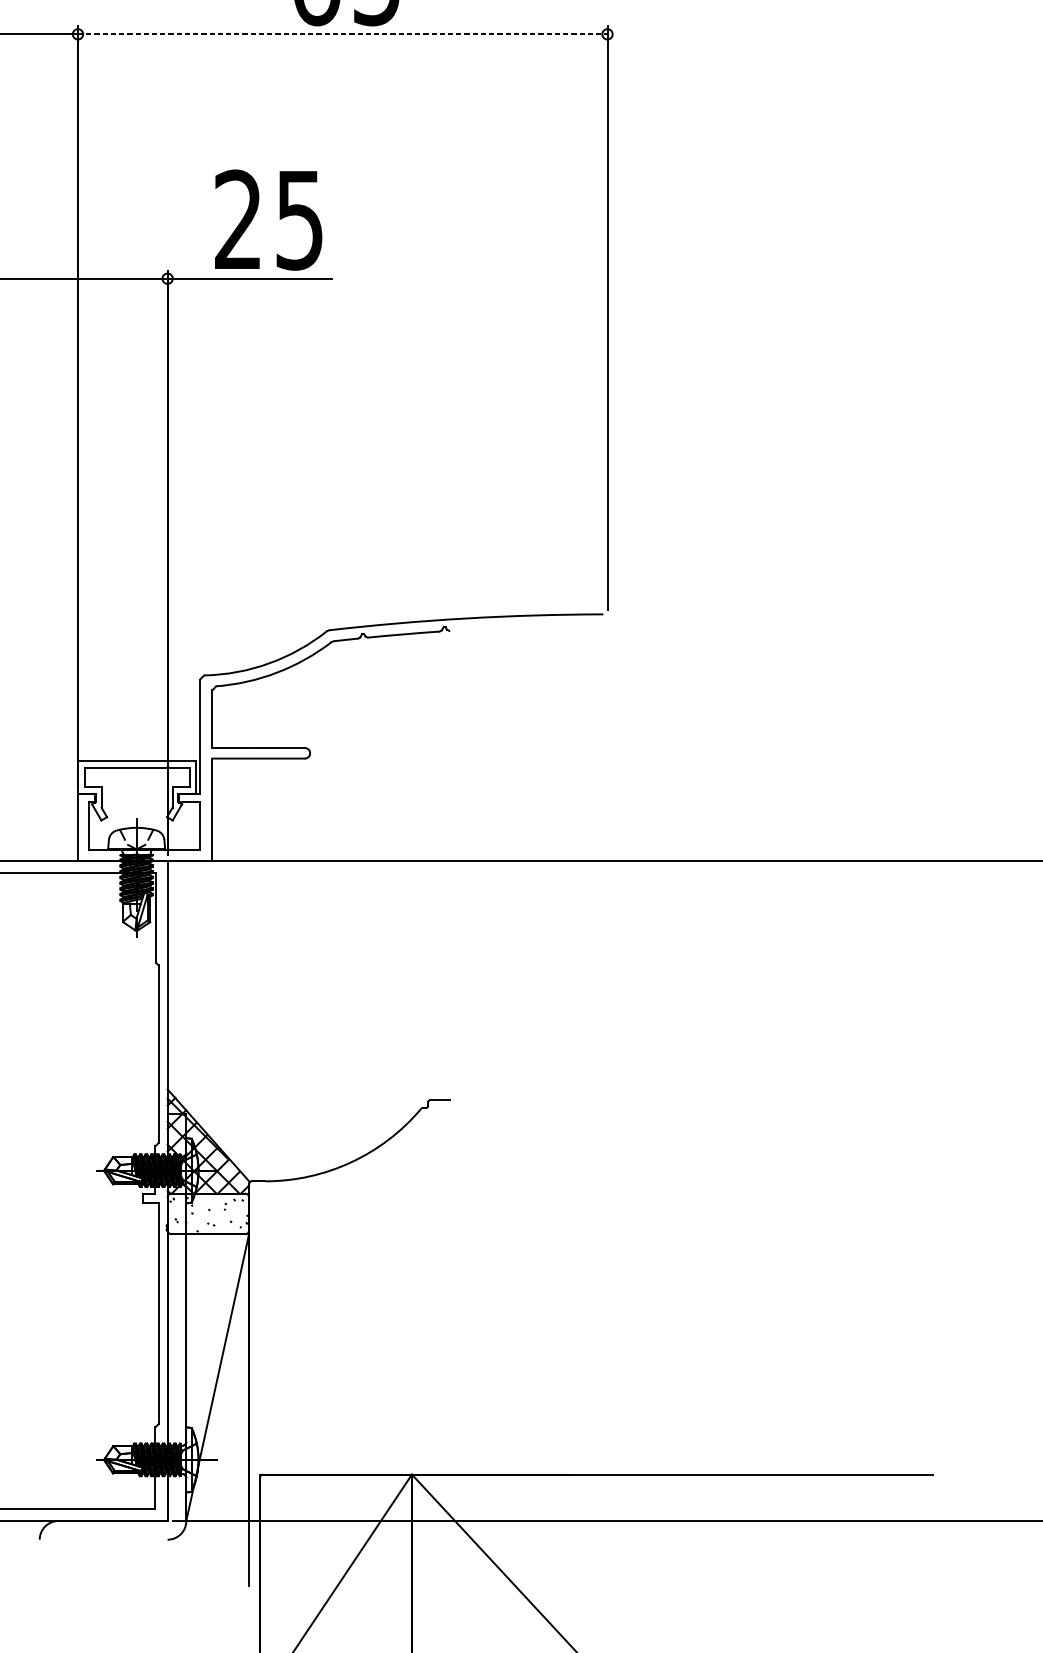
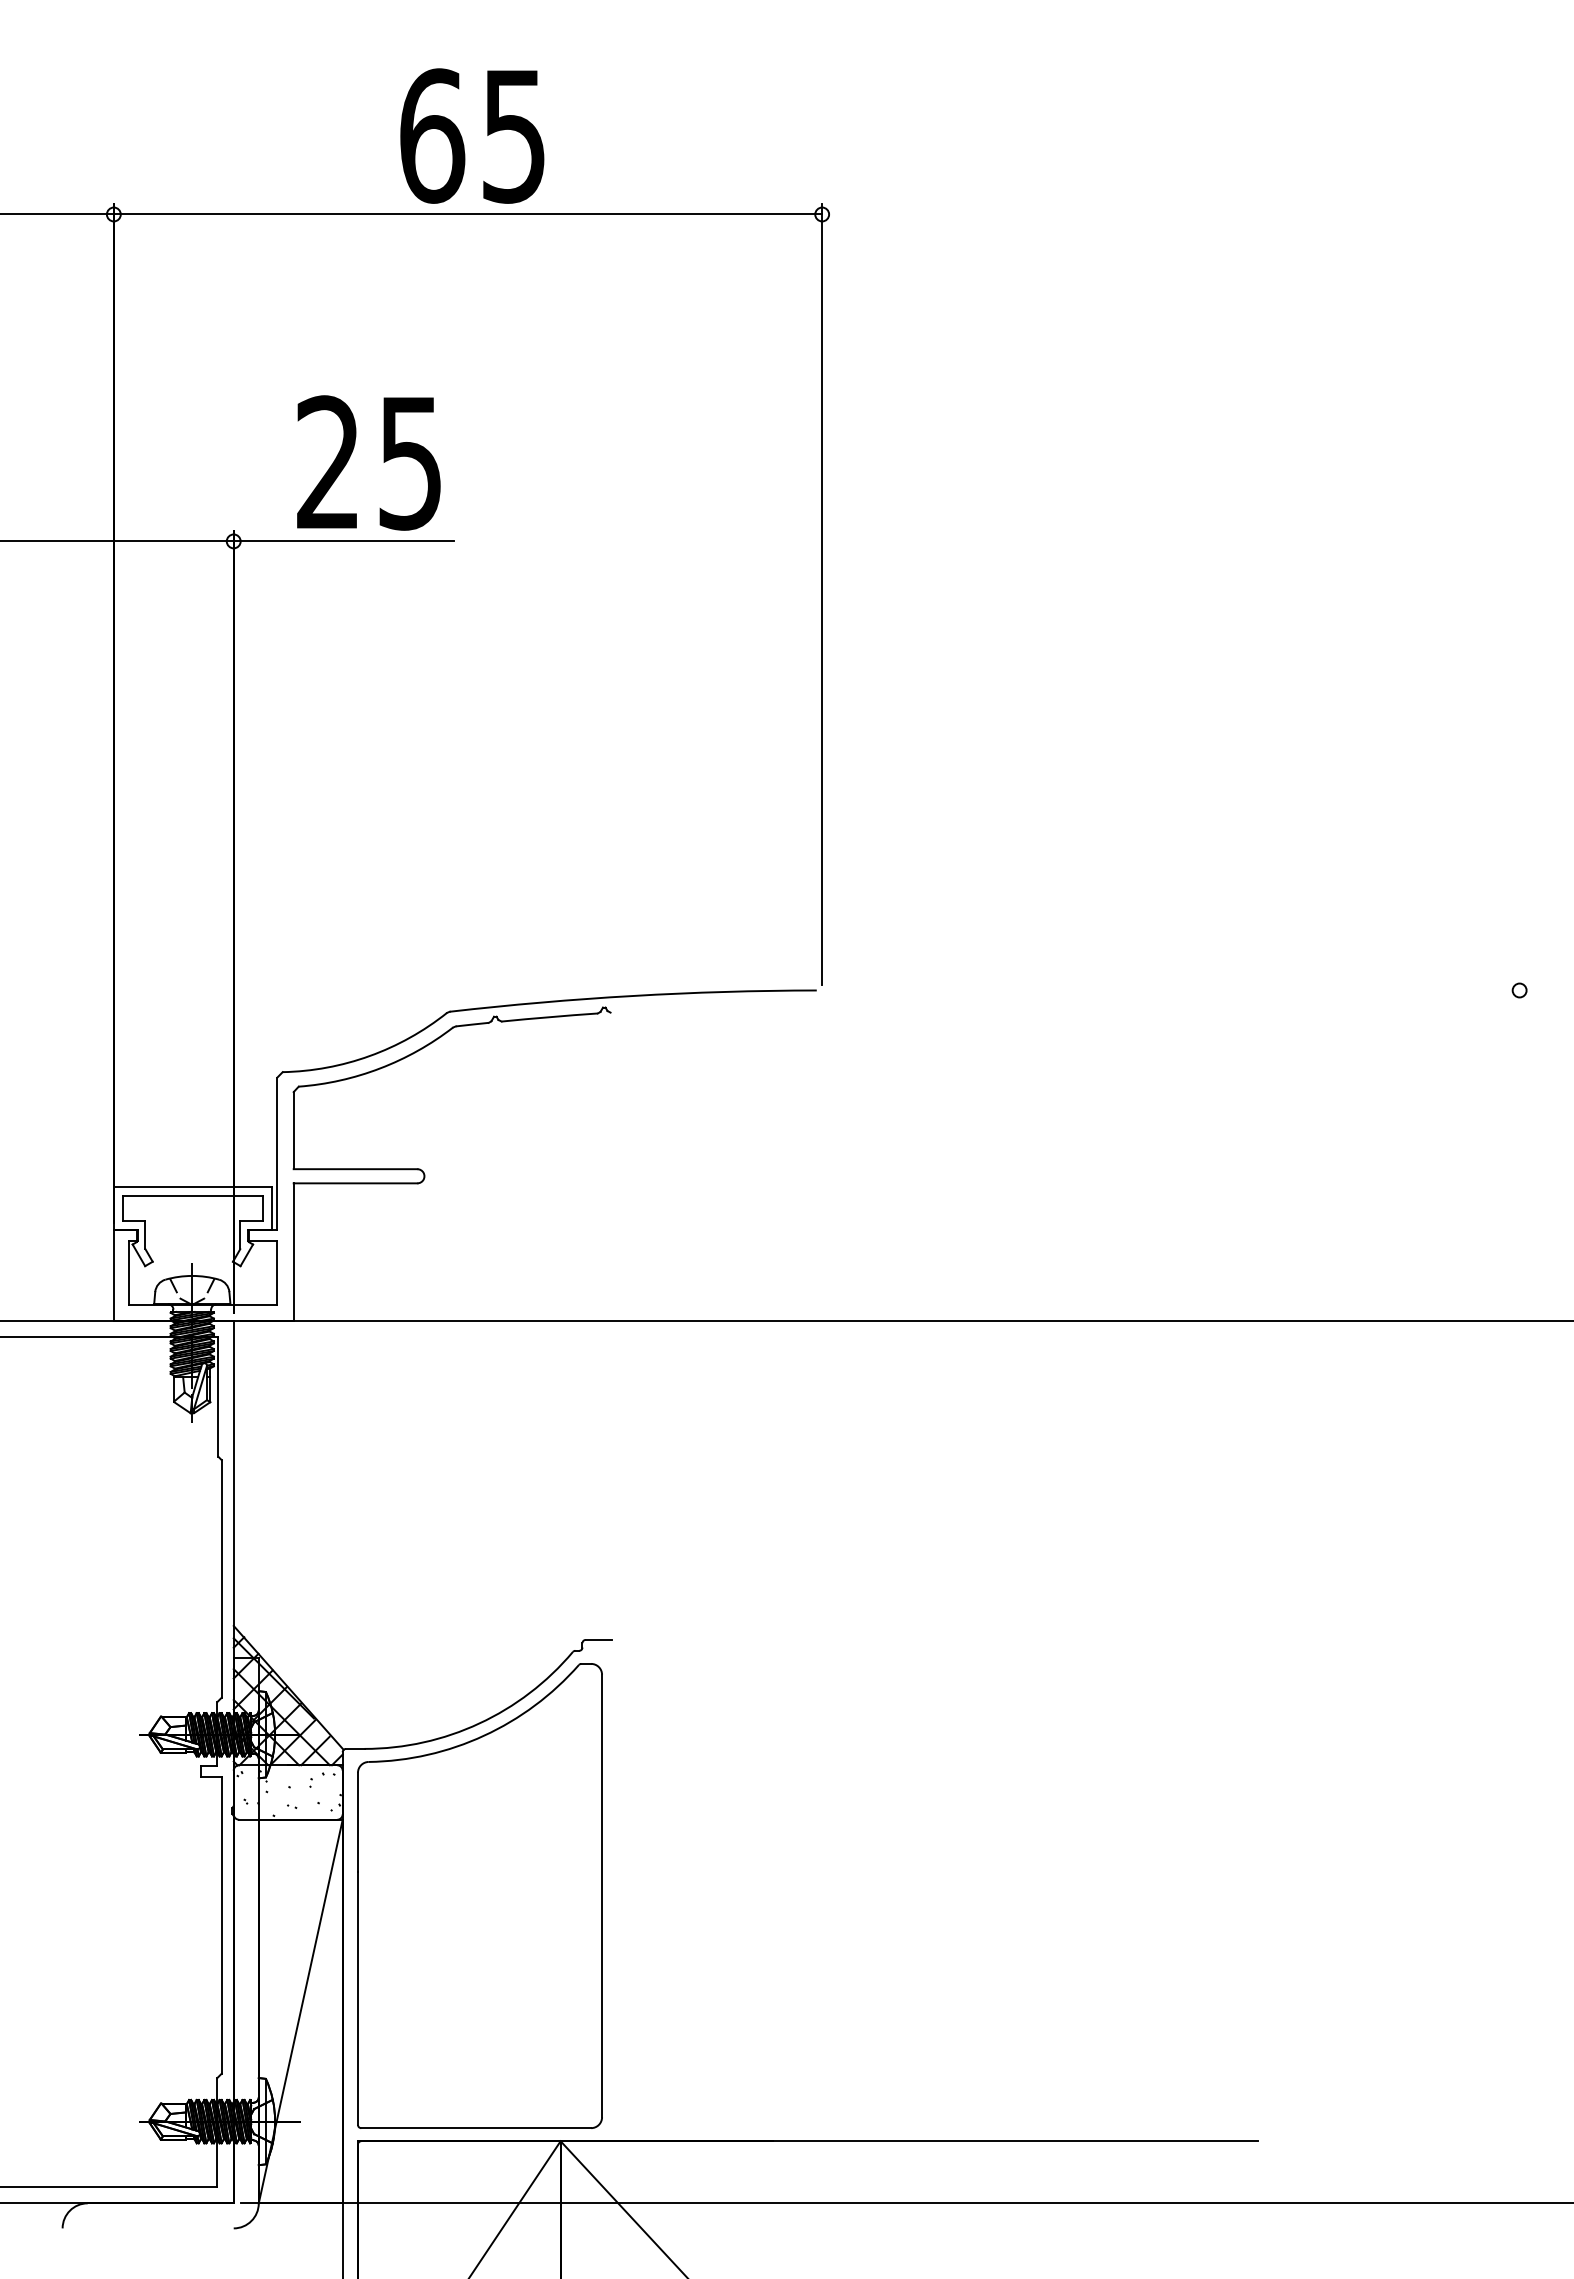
line: (343, 34) -> (468, 214), dashed -> solid
part: (351, 1290) -> (479, 1895), added

